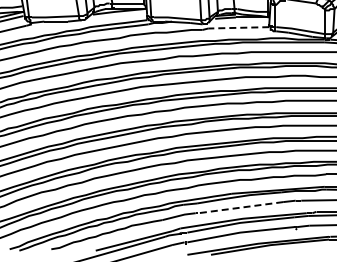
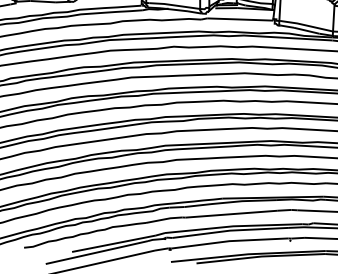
line: (238, 27) -> (240, 19), dashed -> solid
line: (240, 207) -> (231, 213), dashed -> solid

